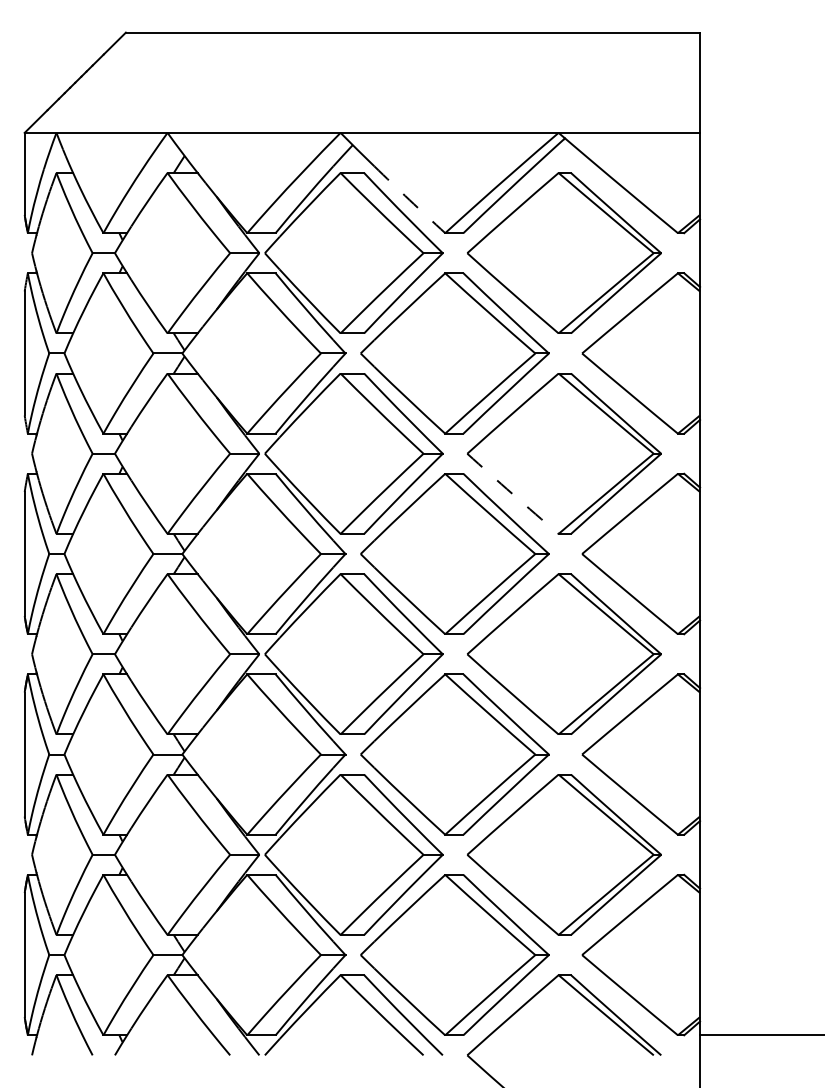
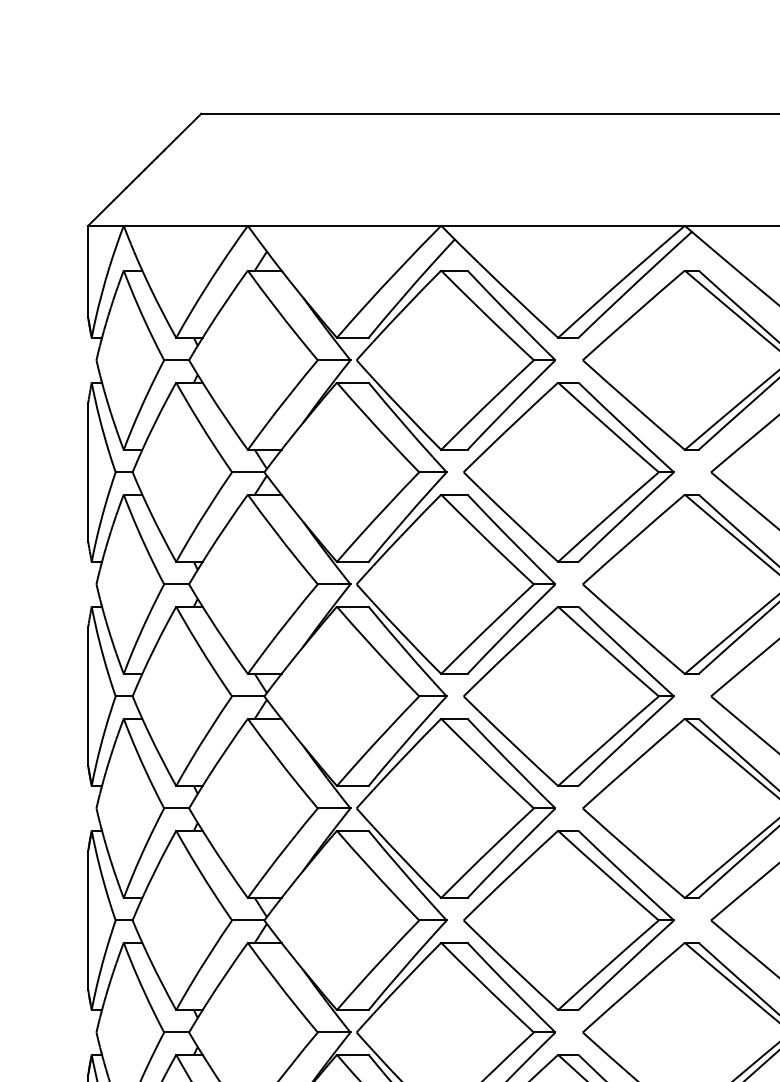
arc: (409, 200) -> (518, 301), dashed -> solid
arc: (512, 494) -> (633, 629), dashed -> solid

